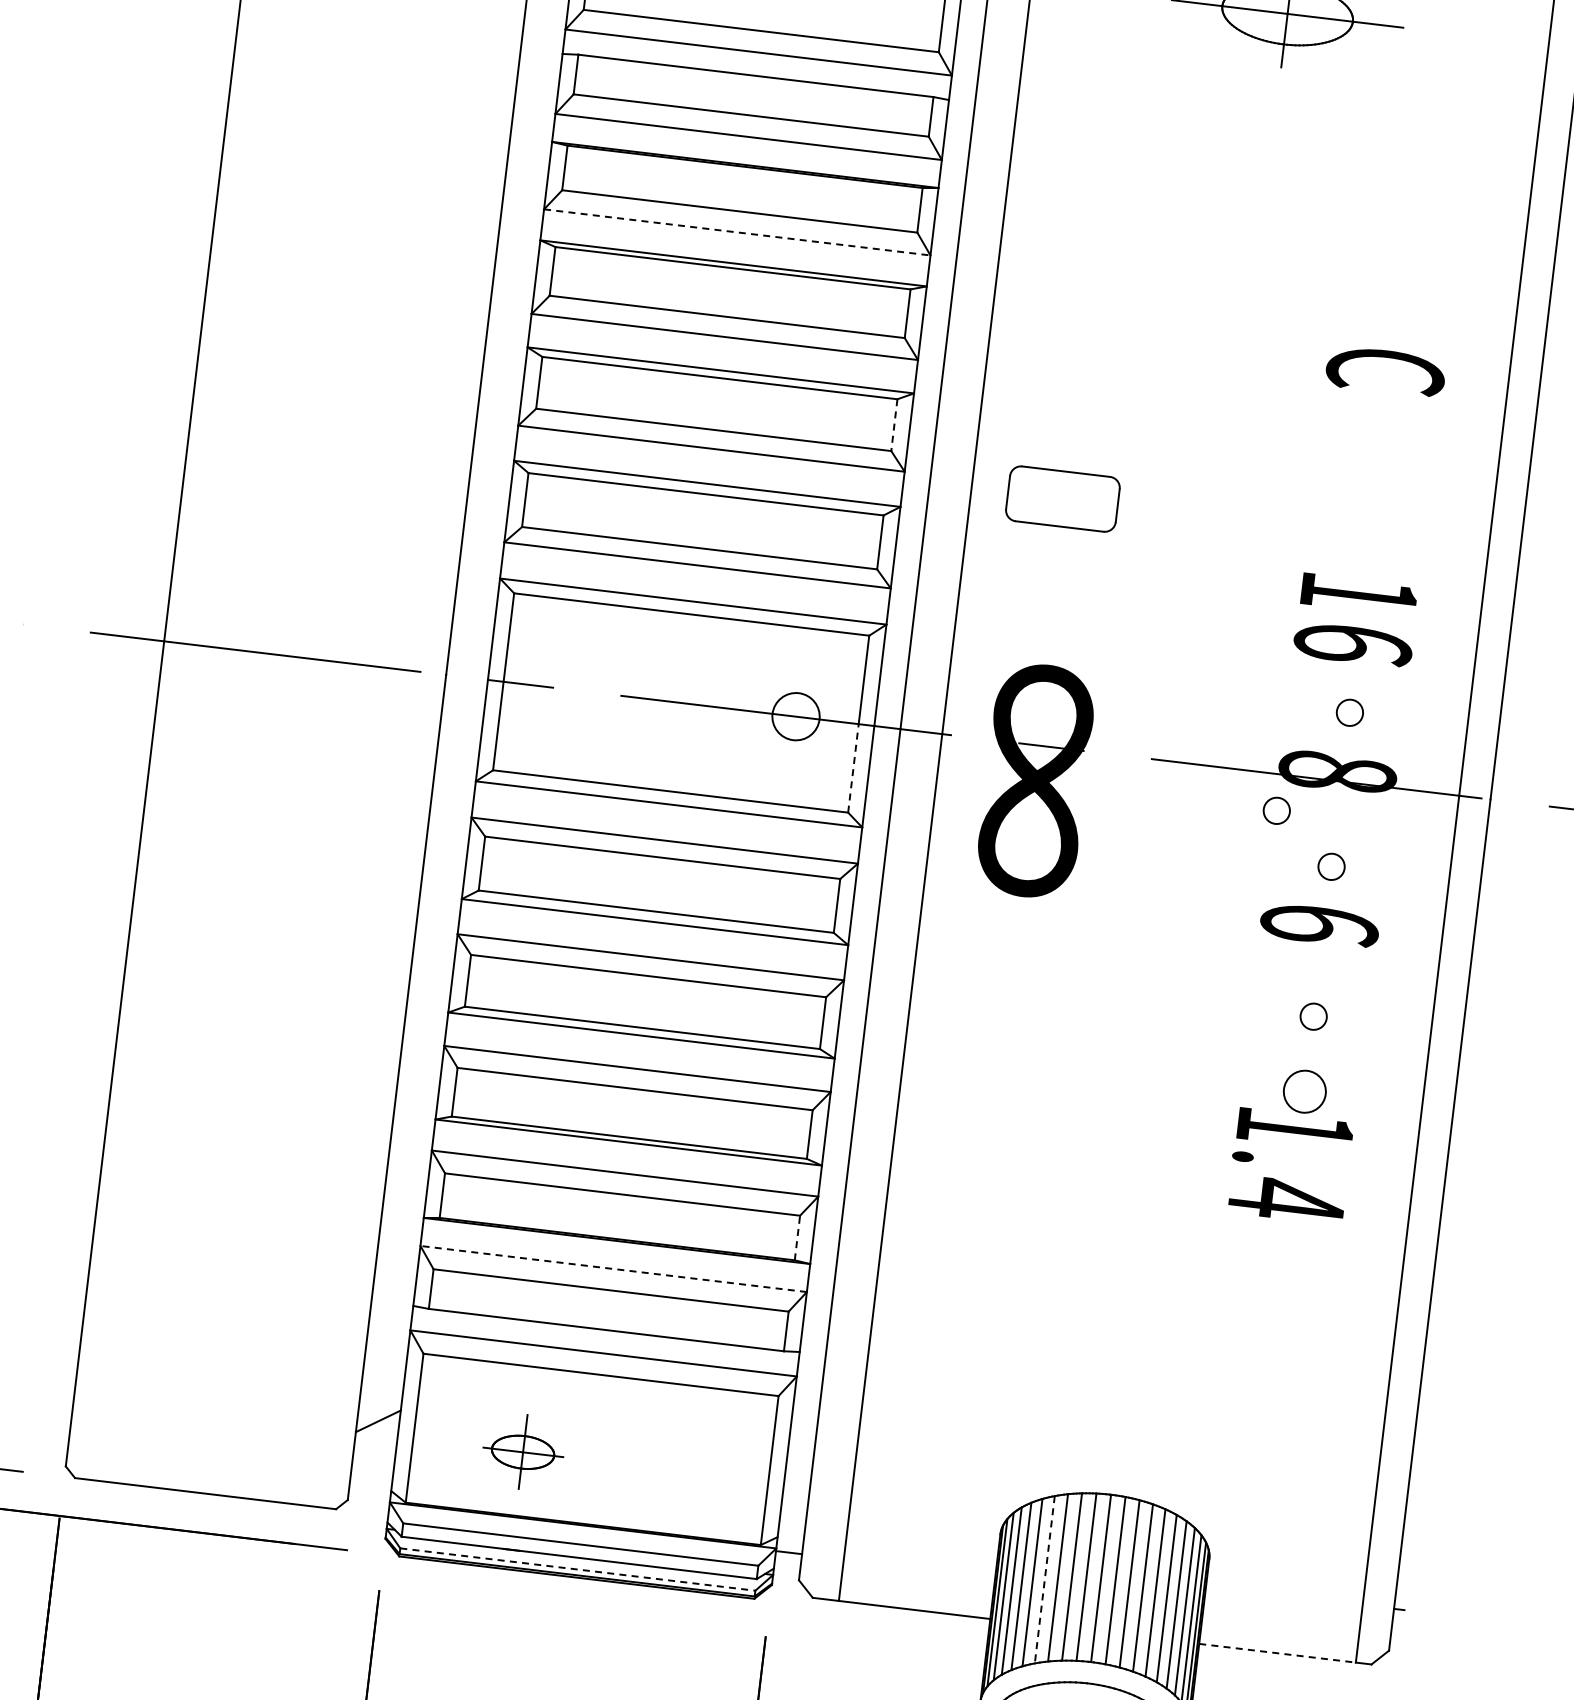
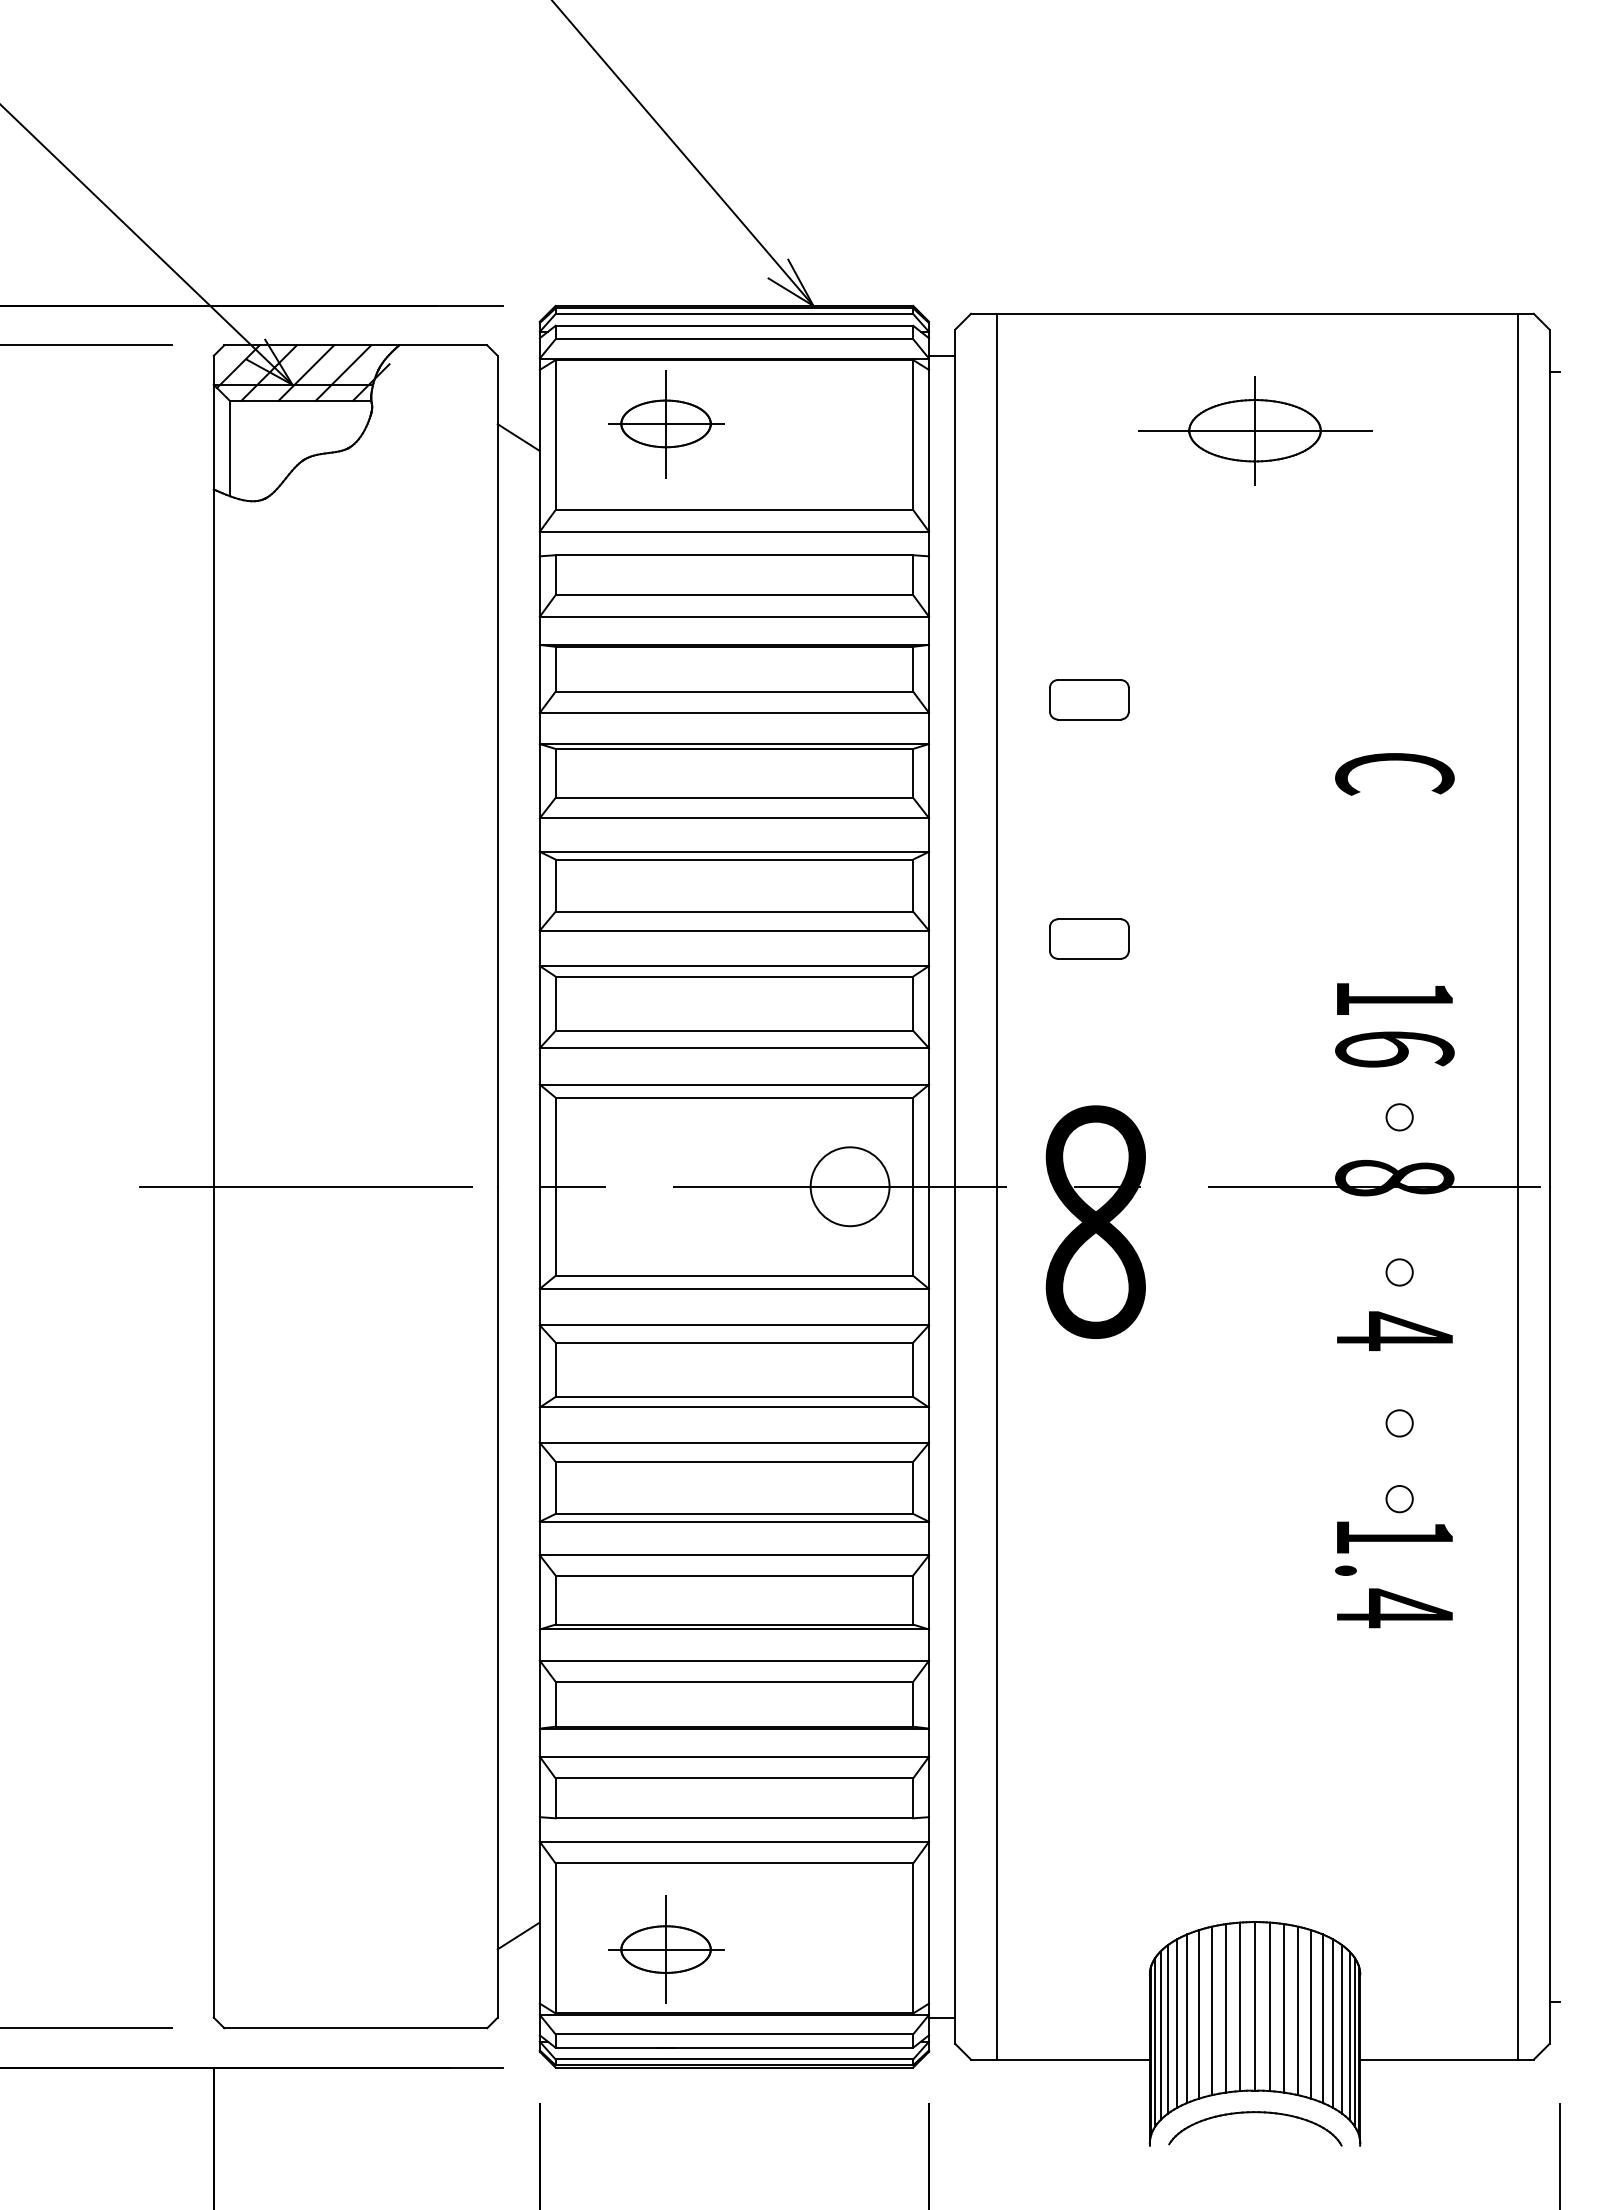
line: (737, 232) -> (734, 712), dashed -> solid
part: (1091, 261) -> (1089, 699), added
line: (894, 426) -> (913, 886), dashed -> solid
part: (1063, 498) -> (1089, 938), size x0.71
circle: (795, 716) -> (849, 1186), size x1.67
line: (853, 768) -> (913, 1231), dashed -> solid
circle: (1276, 810) -> (1338, 1223), removed
text: (1319, 924) -> (1394, 1331), 6 -> 4
circle: (1304, 1092) -> (1399, 1499), size x0.62
line: (797, 1237) -> (913, 1703), dashed -> solid
line: (613, 1268) -> (734, 1756), dashed -> solid
part: (523, 1452) -> (666, 1949), size x1.43
line: (577, 1569) -> (734, 2059), dashed -> solid
line: (1044, 1579) -> (1199, 2014), dashed -> solid
line: (1277, 1653) -> (1439, 2059), dashed -> solid

